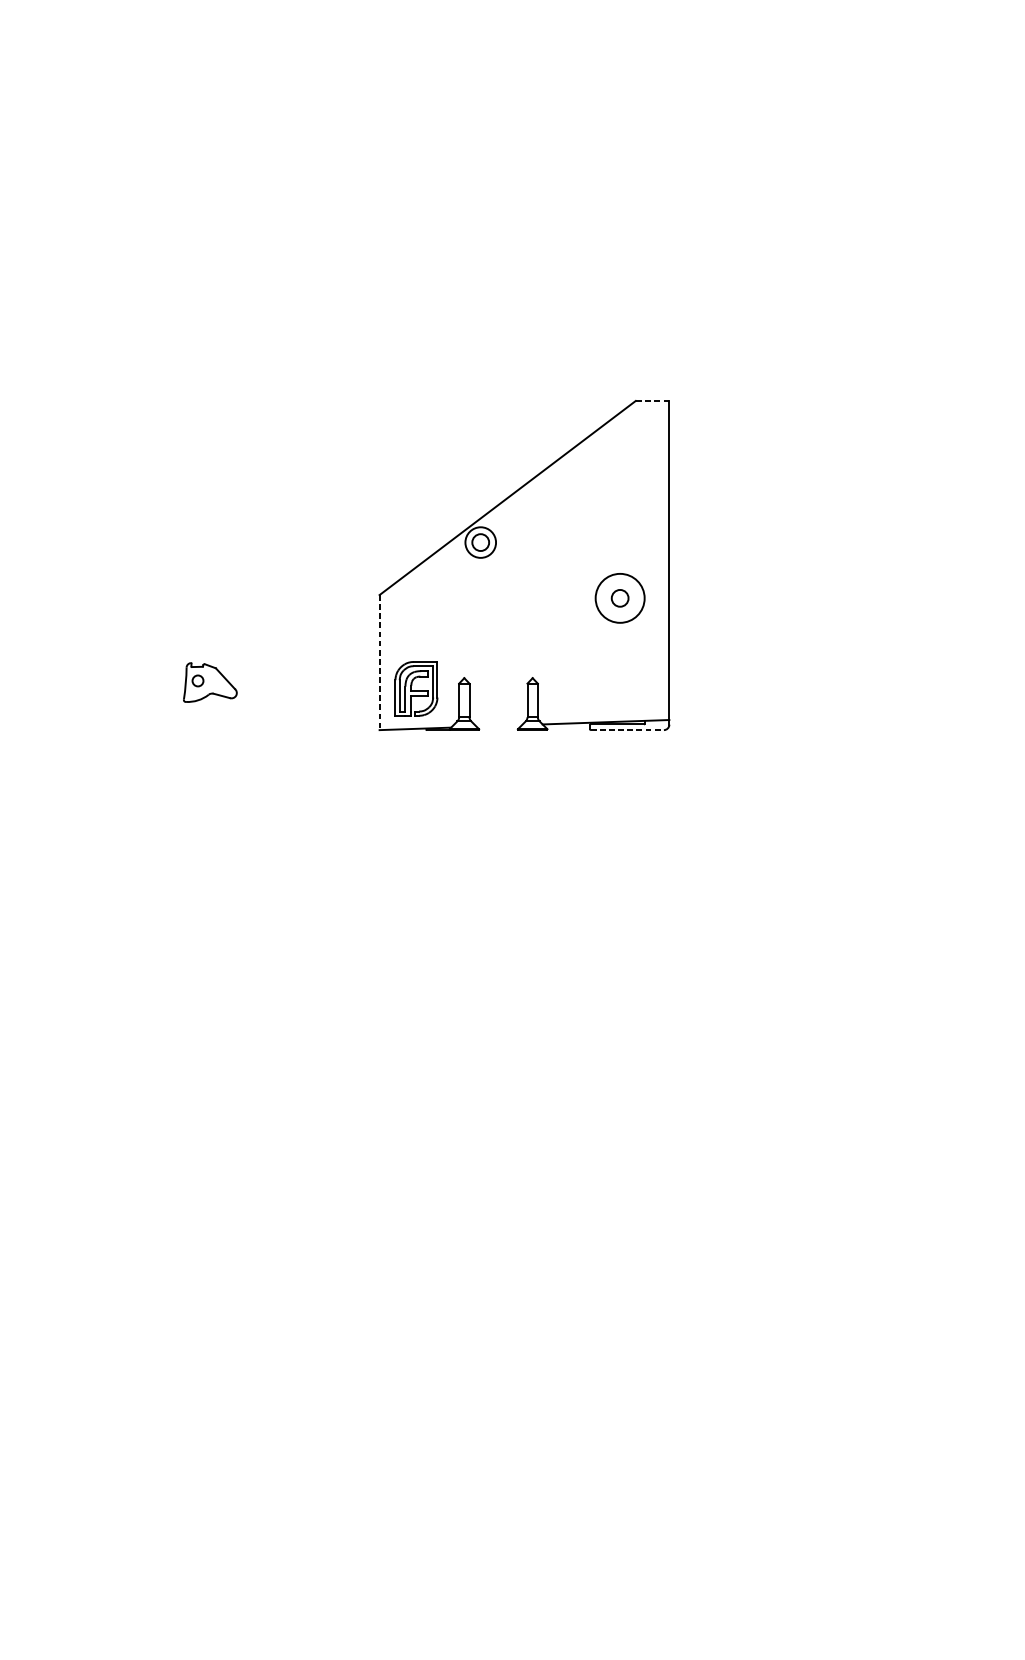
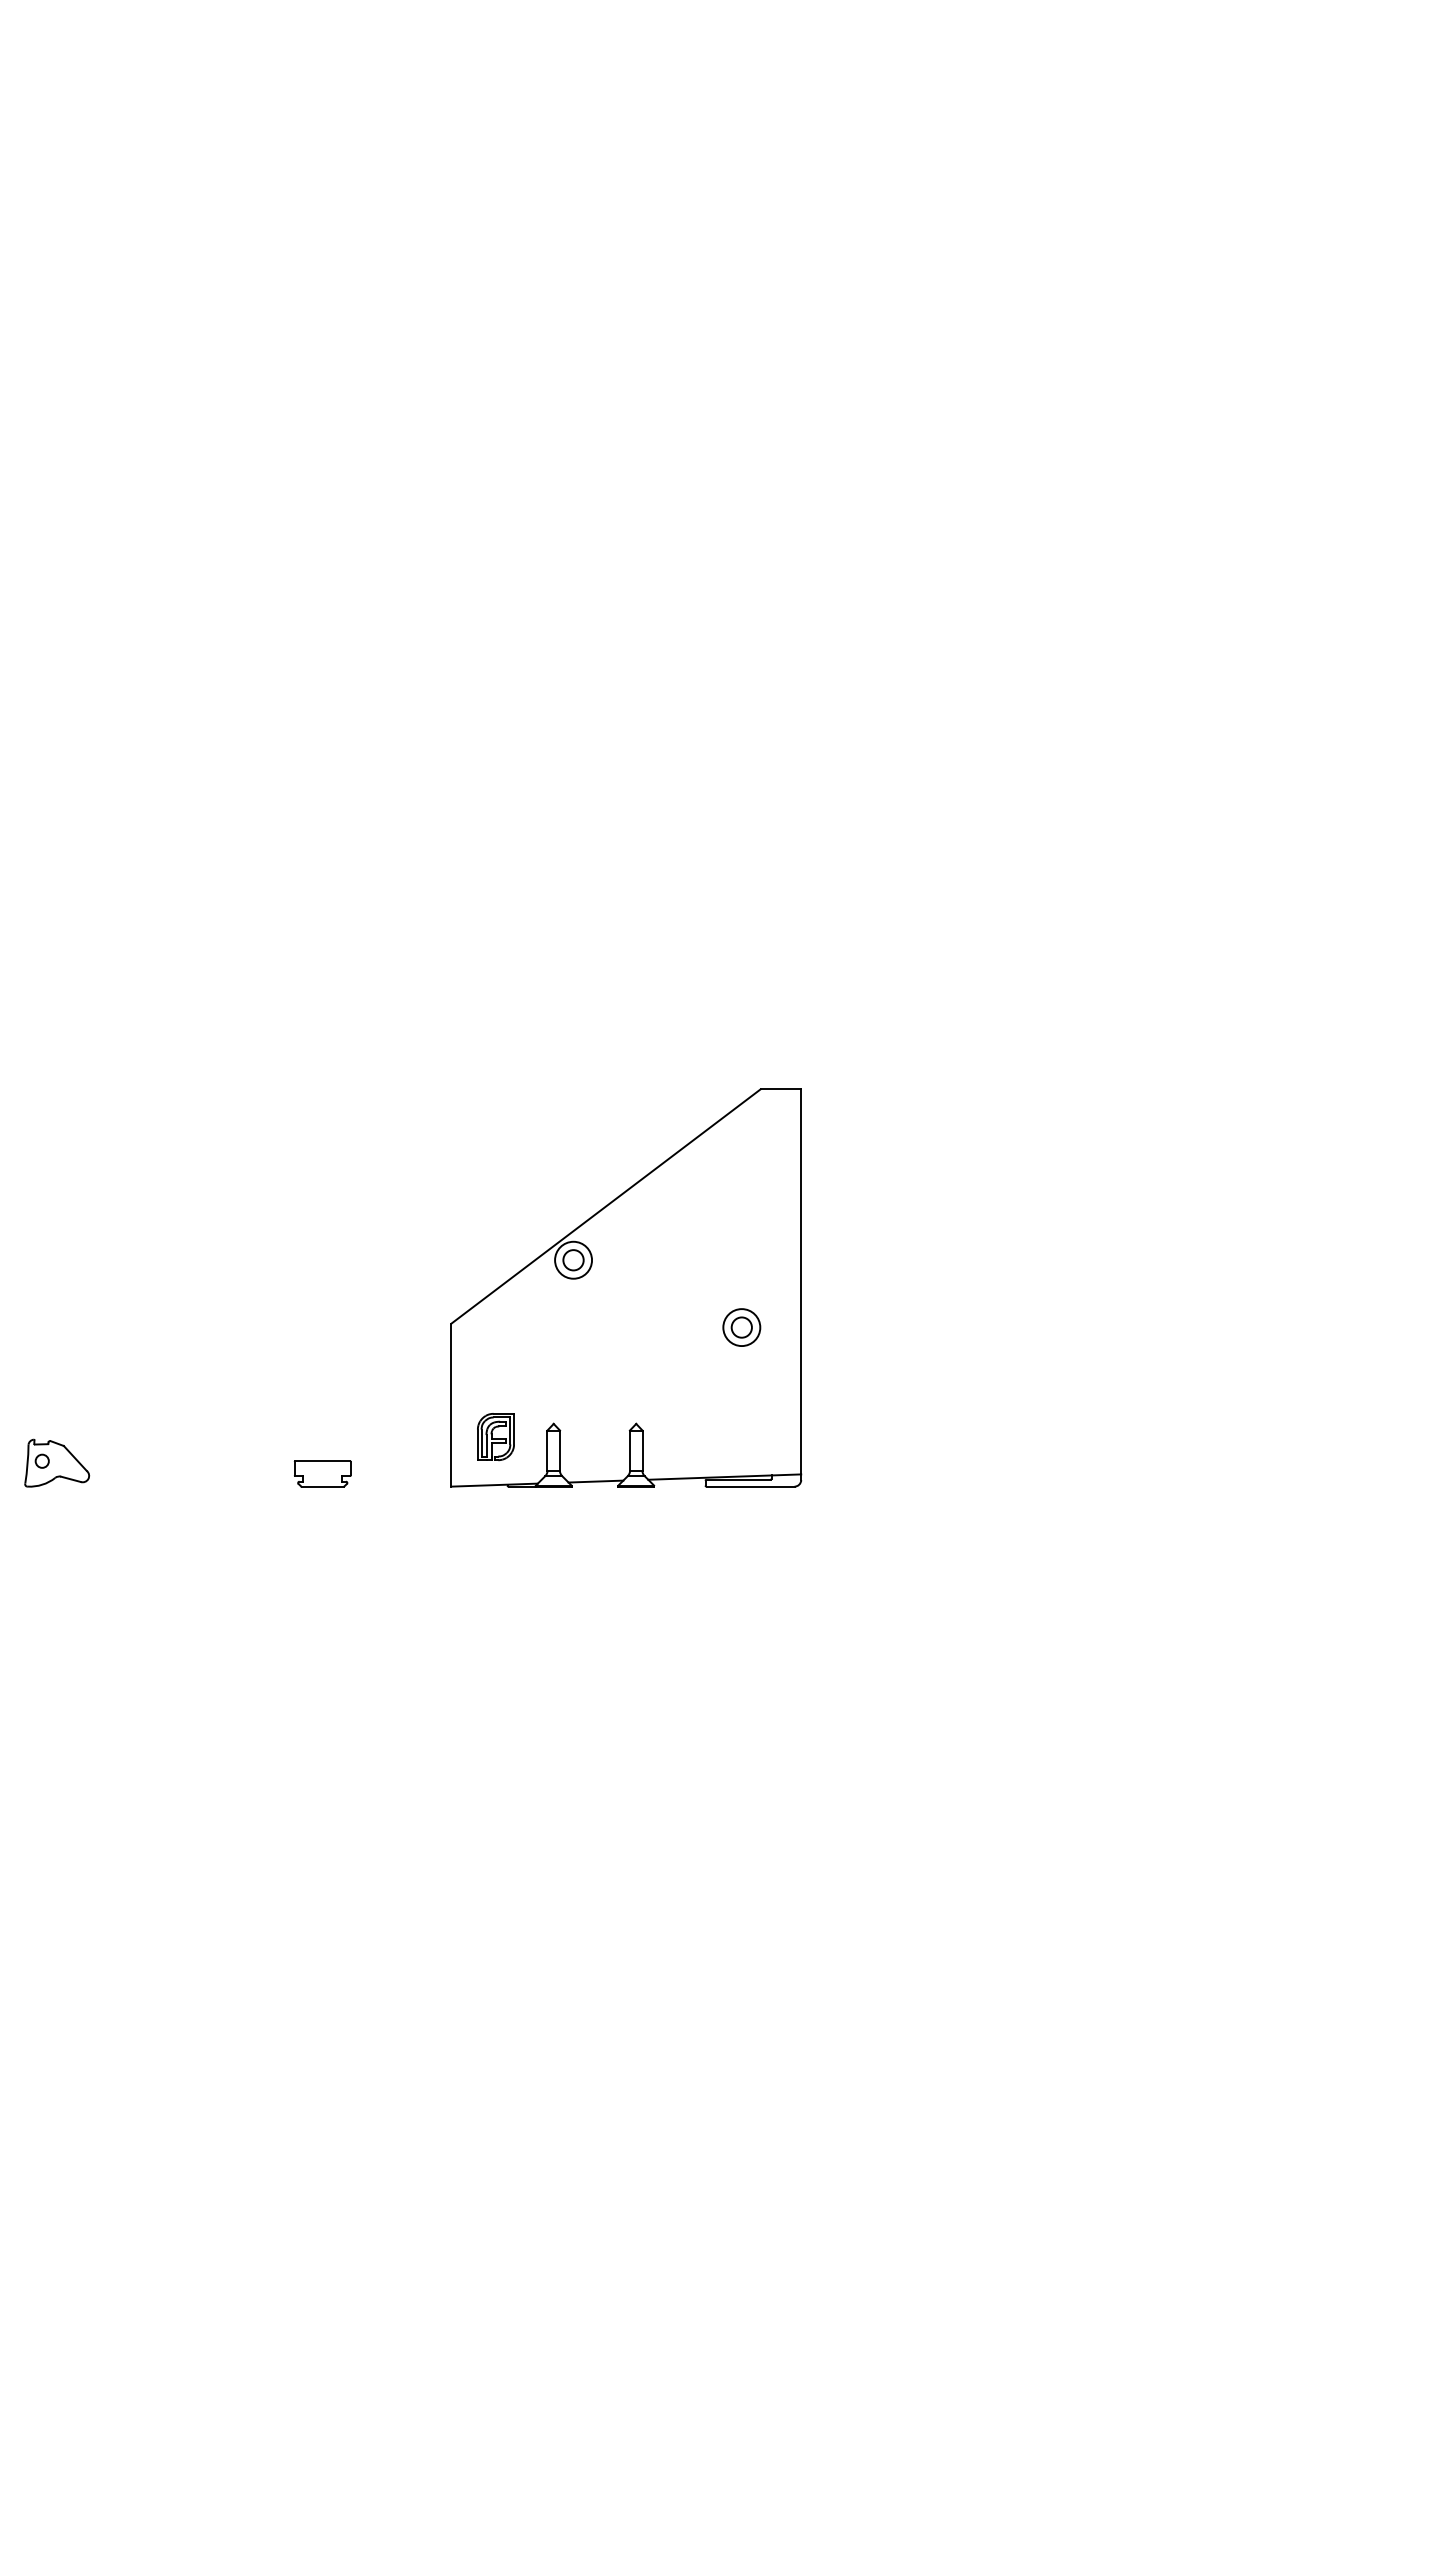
line: (652, 401) -> (780, 1089), dashed -> solid
circle: (619, 598) -> (741, 1327), size x0.62
line: (379, 662) -> (451, 1405), dashed -> solid
part: (210, 681) -> (57, 1462), moved
part: (416, 689) -> (495, 1437), size x0.71
part: (272, 719) -> (322, 1473), added
line: (498, 725) -> (595, 1481), added
line: (628, 730) -> (751, 1486), dashed -> solid

